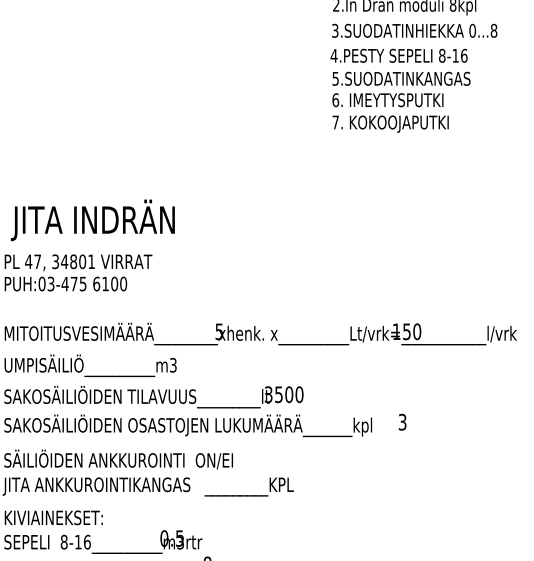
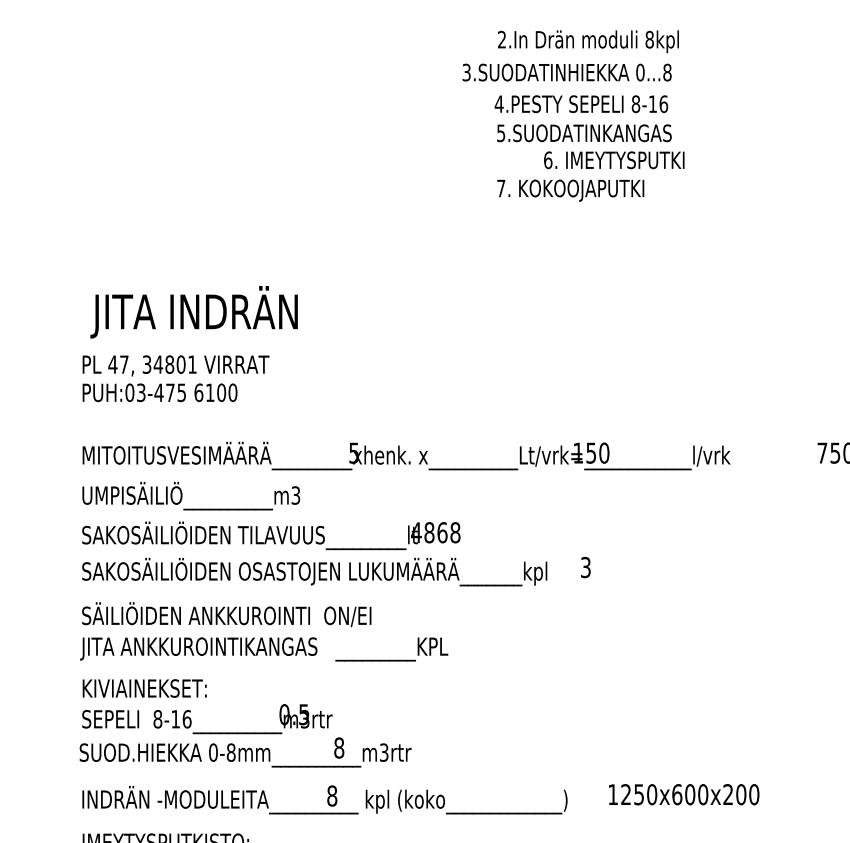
text: (414, 30) -> (566, 72), moved
text: (388, 100) -> (614, 160), moved
text: (283, 394) -> (435, 532), 3500 -> 4868

